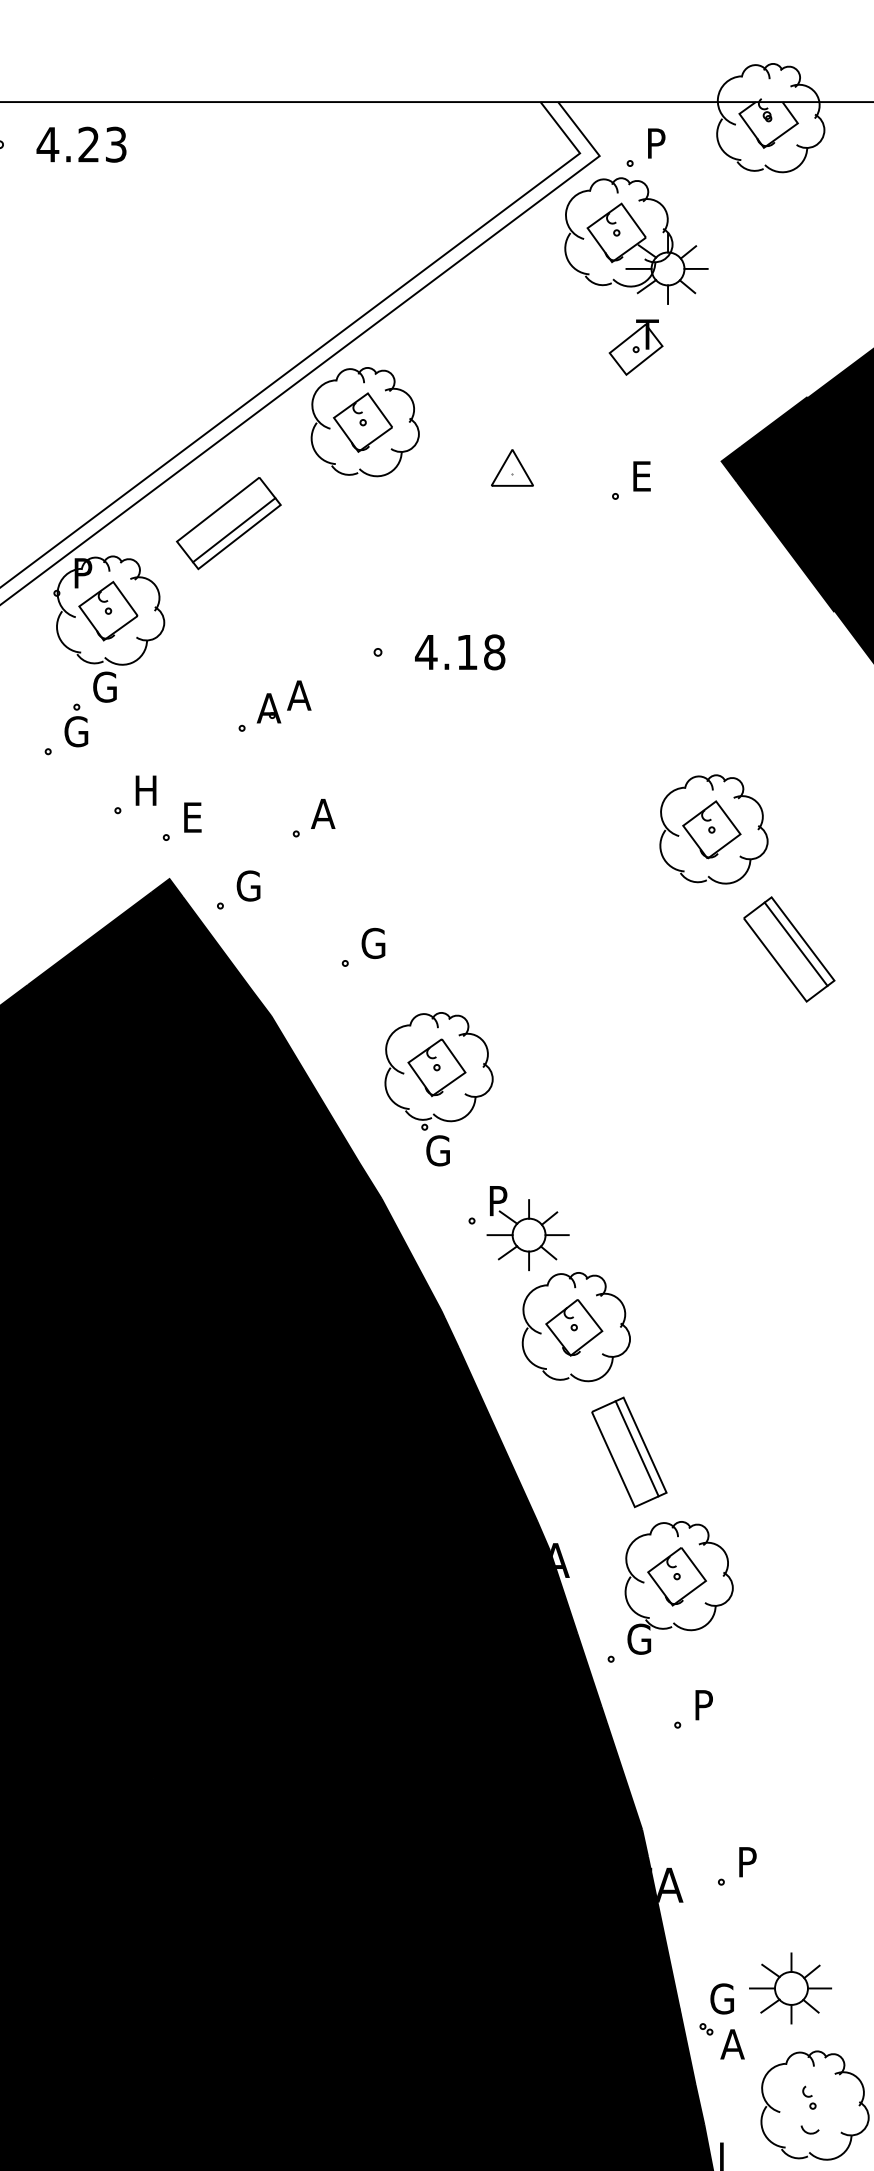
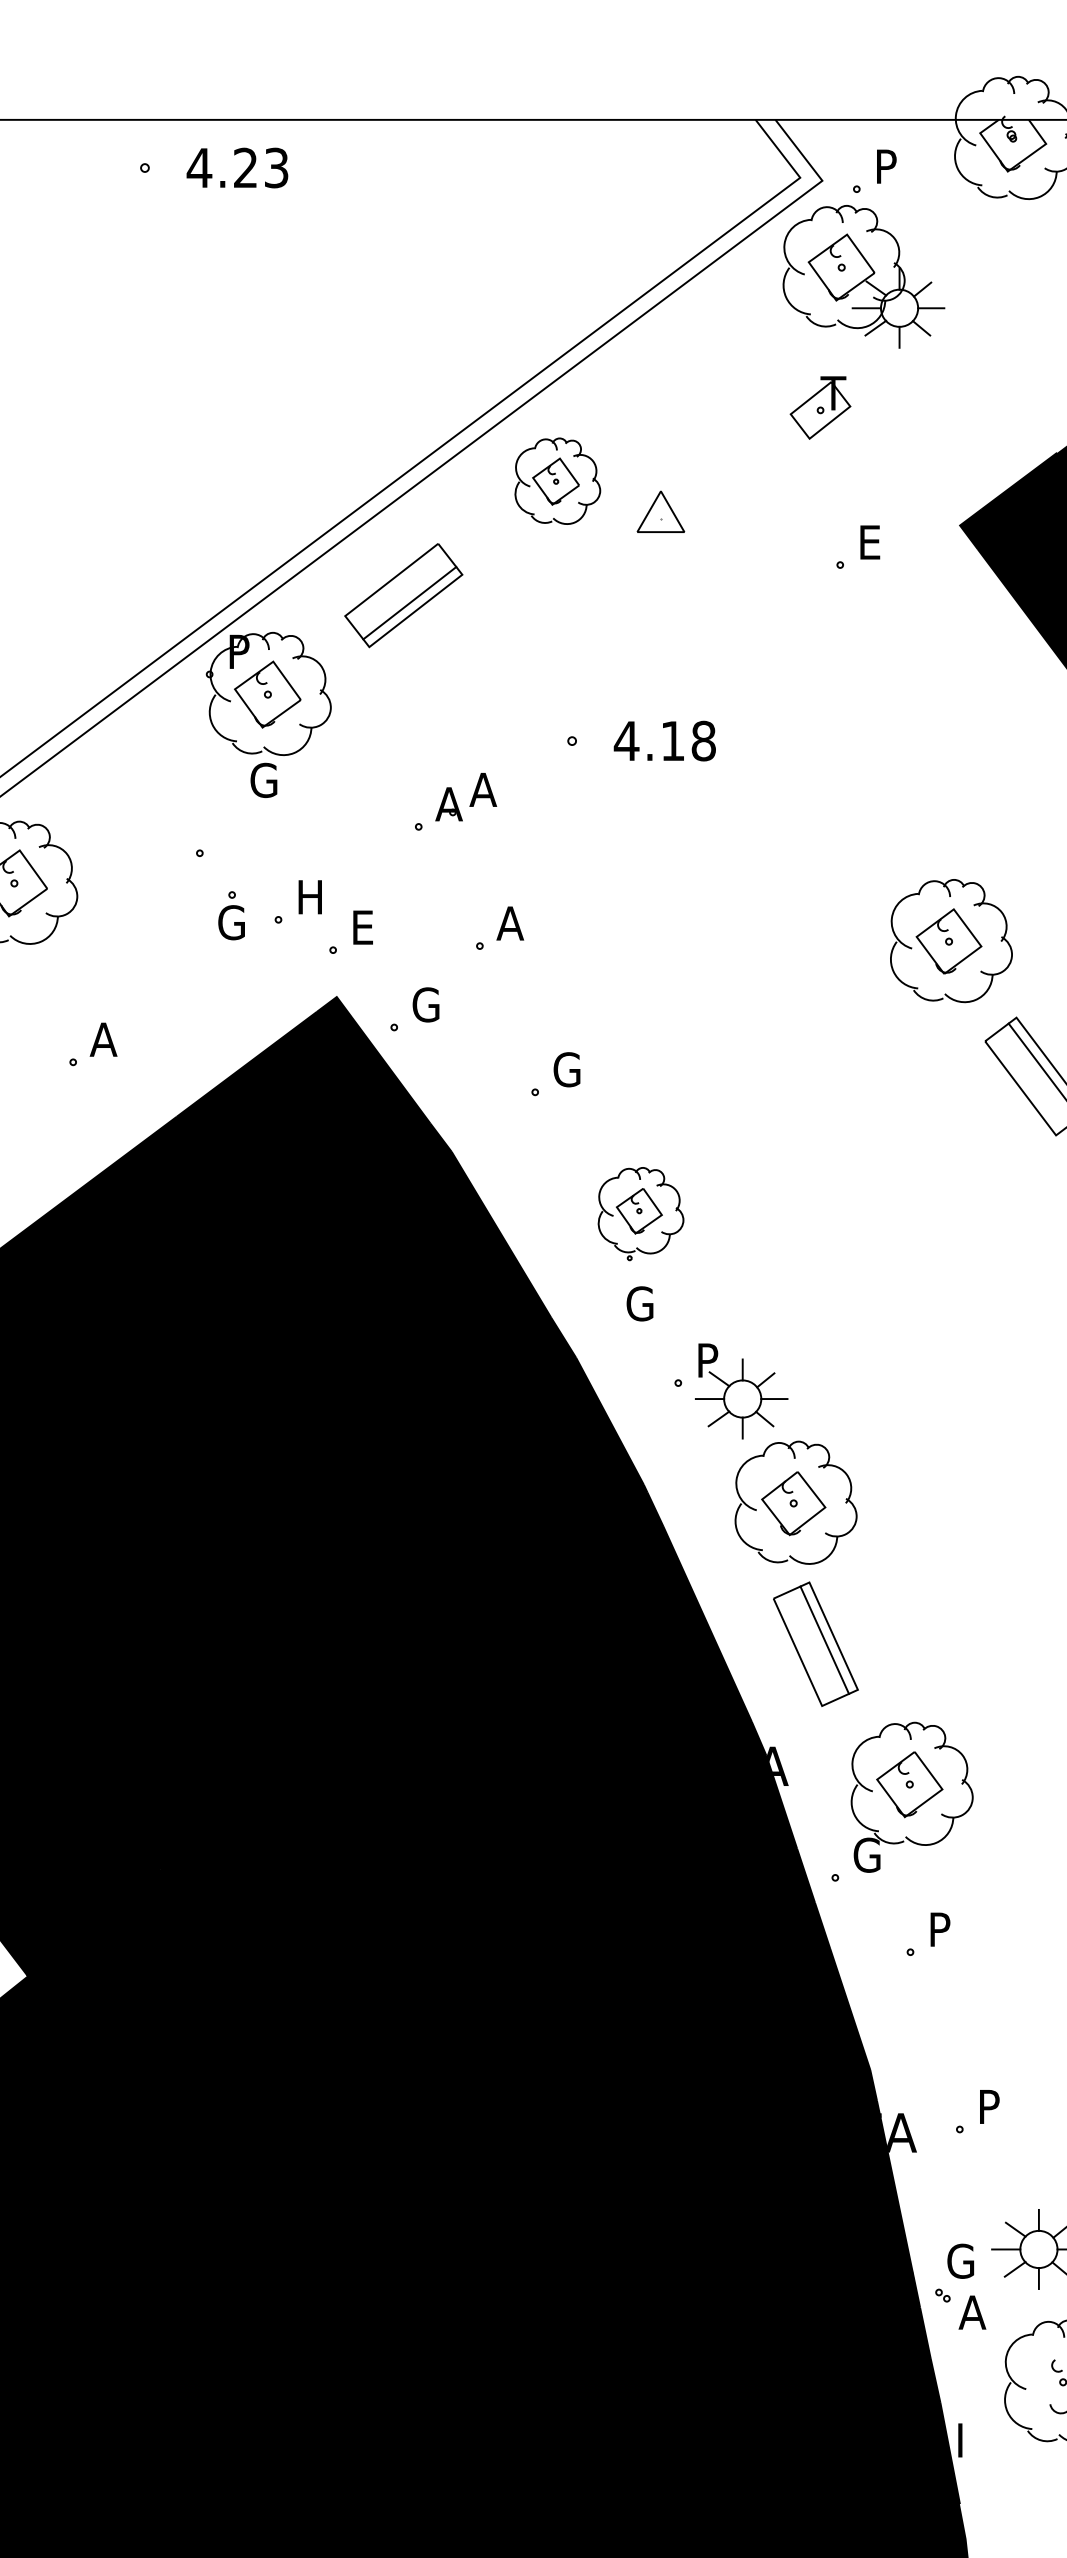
part: (636, 347) -> (820, 407), moved
part: (365, 422) -> (557, 481), size x0.7
part: (512, 467) -> (660, 511), moved
part: (75, 720) -> (230, 909), moved
part: (438, 1070) -> (640, 1213), size x0.7
part: (628, 1451) -> (815, 1643), moved

